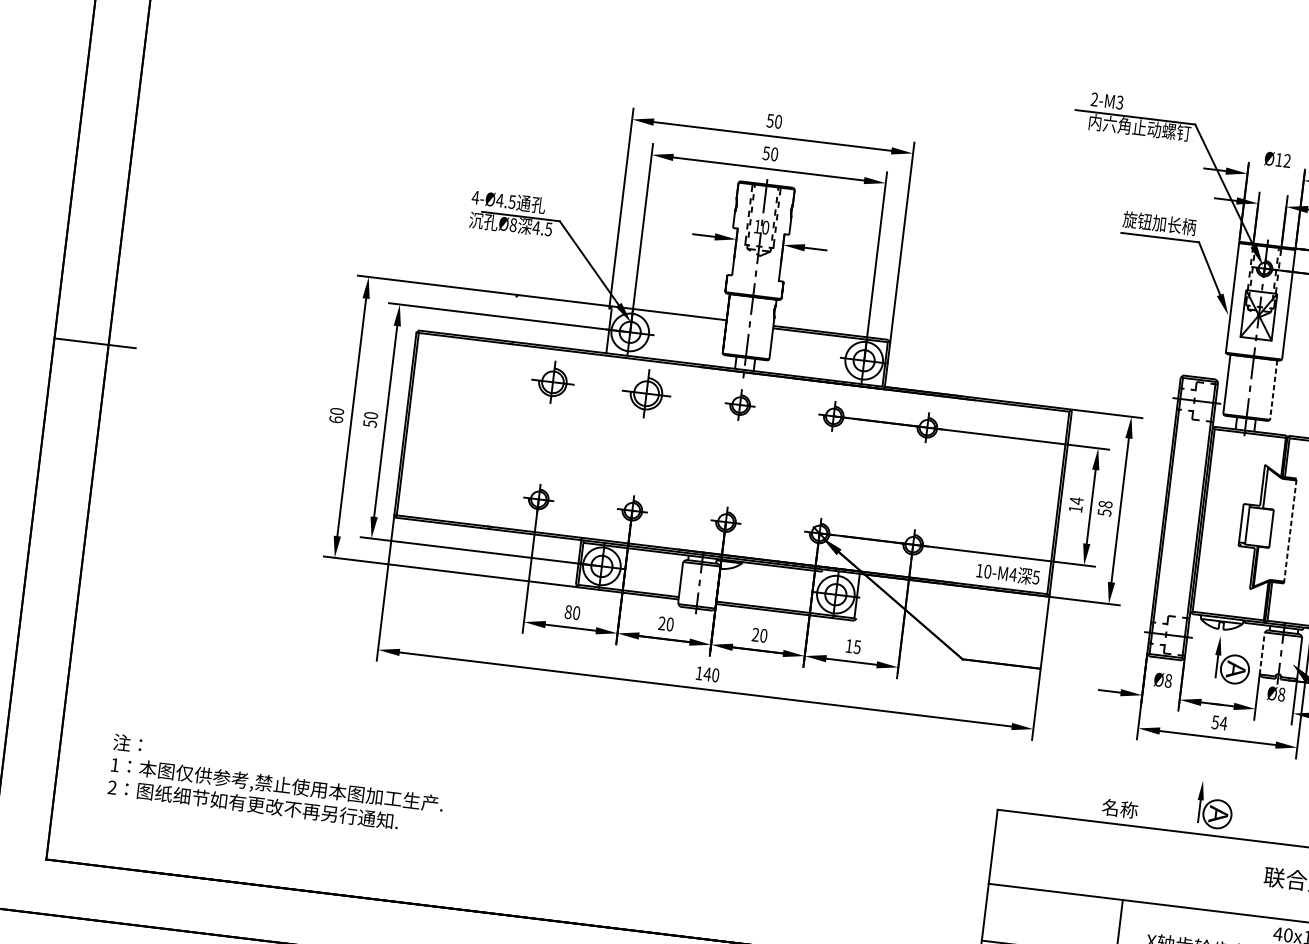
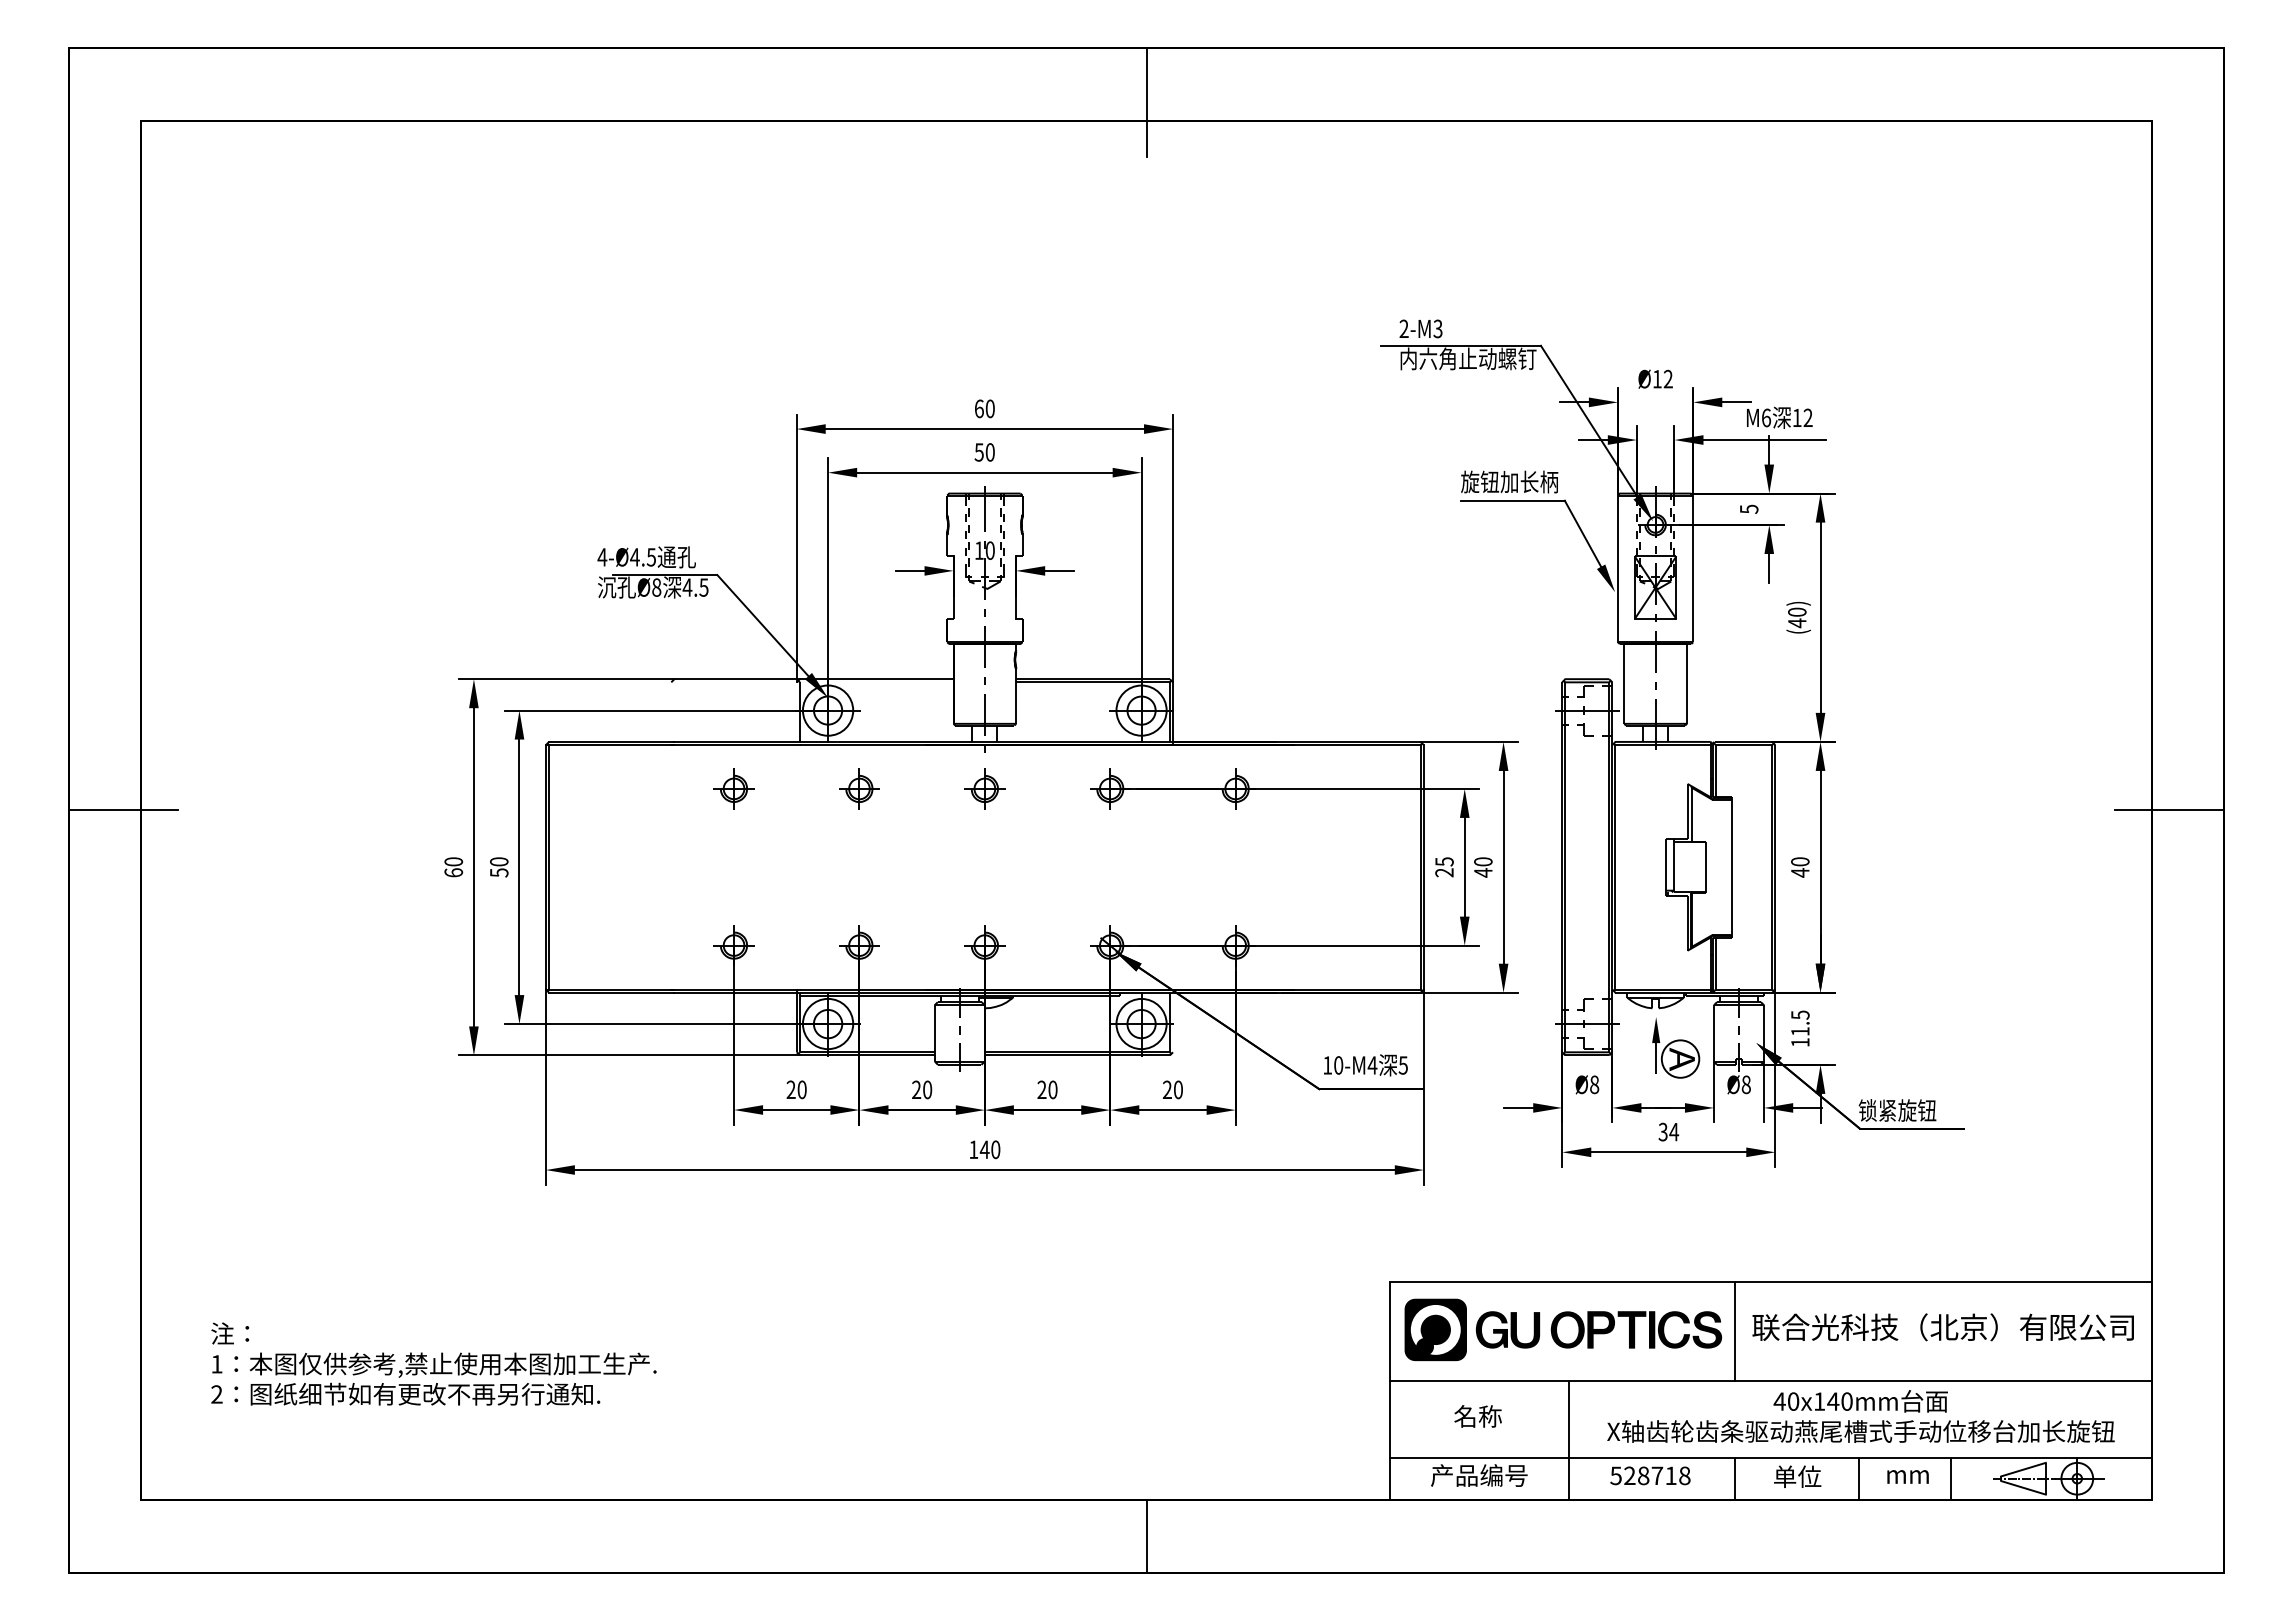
text: (769, 120) -> (978, 408), 50 -> 60
part: (552, 382) -> (733, 788), size x0.71
line: (1274, 389) -> (1687, 683), dashed -> solid
part: (646, 393) -> (859, 788), size x0.62
text: (1076, 504) -> (1444, 866), 14 -> 25
text: (1105, 508) -> (1483, 867), 58 -> 40
line: (1290, 530) -> (1731, 866), dashed -> solid
text: (1007, 574) -> (1365, 1065), moved
text: (567, 611) -> (790, 1089), 80 -> 20
text: (853, 646) -> (1172, 1089), 15 -> 20
line: (1261, 653) -> (1713, 1033), dashed -> solid
text: (1215, 722) -> (1663, 1131), 54 -> 34
part: (1215, 805) -> (1676, 1241), removed
text: (1119, 808) -> (1477, 1416), moved
part: (1123, 860) -> (1563, 1329), added
line: (1251, 877) -> (1735, 1331), added

